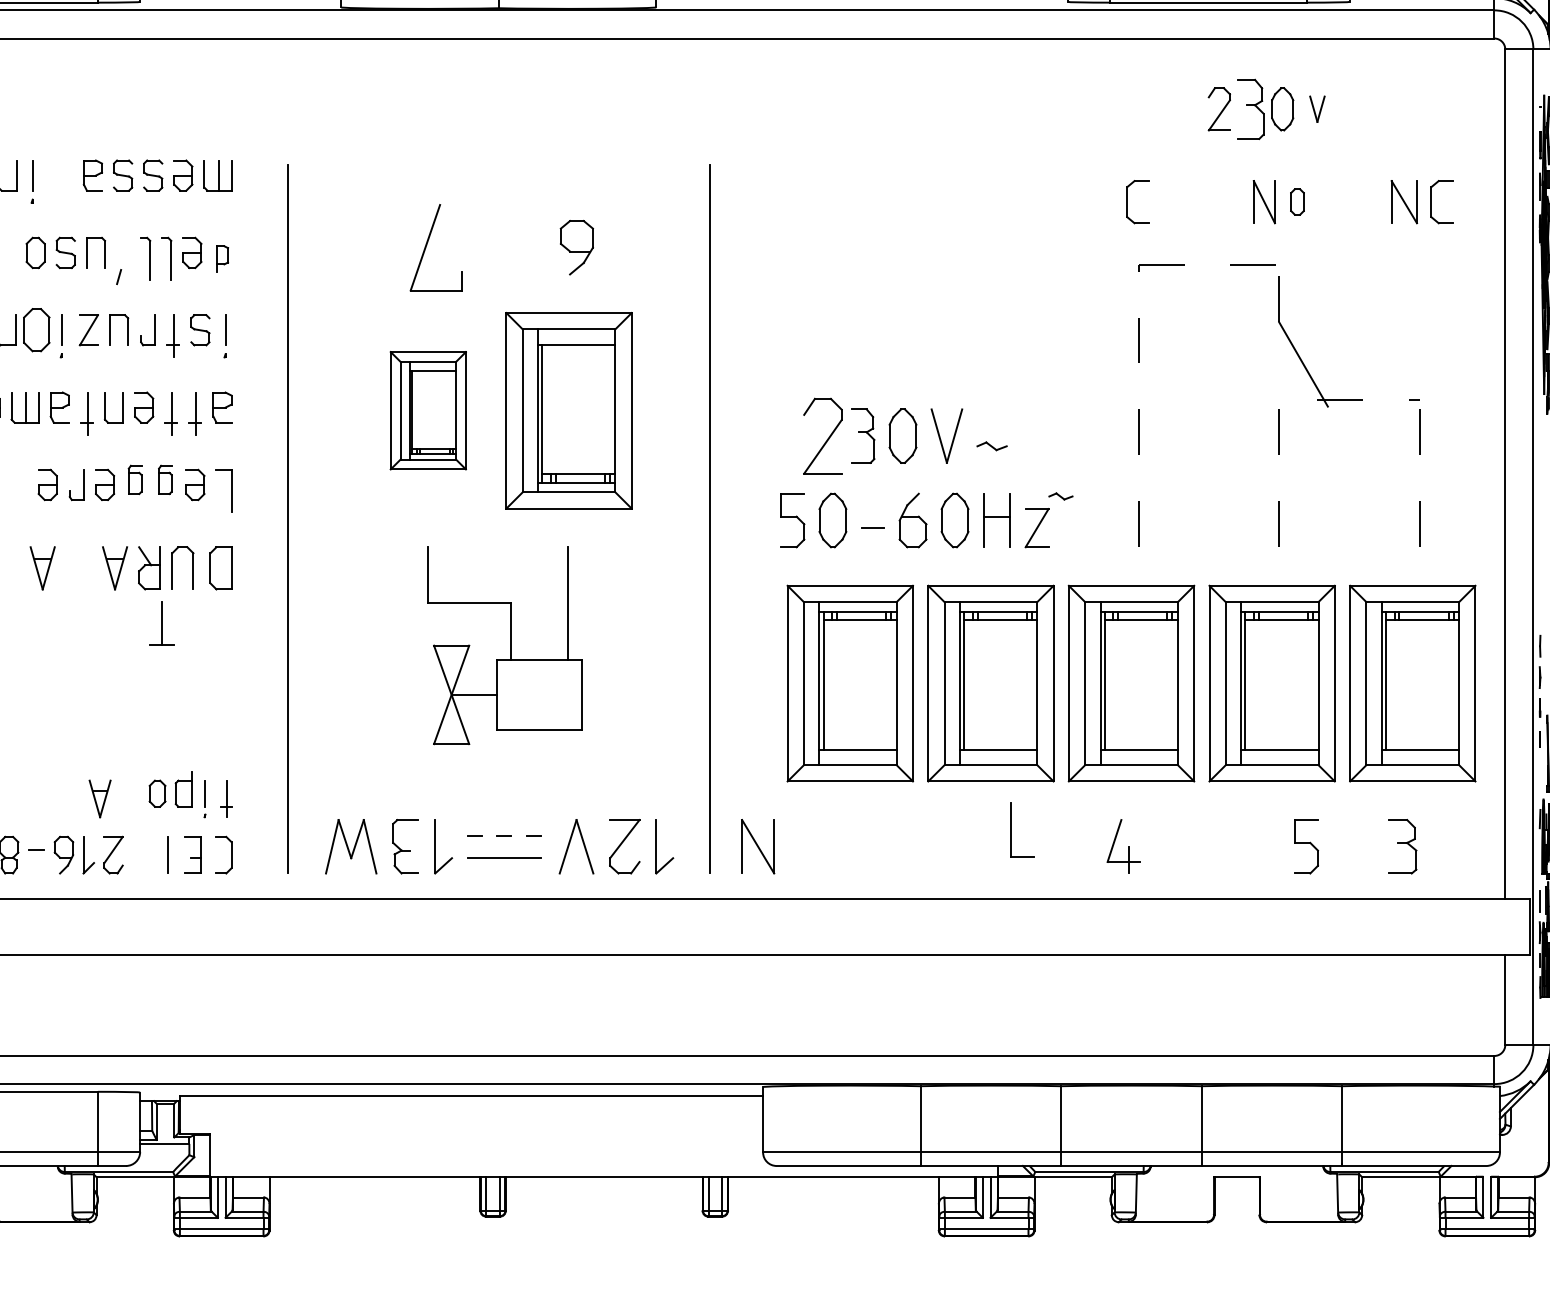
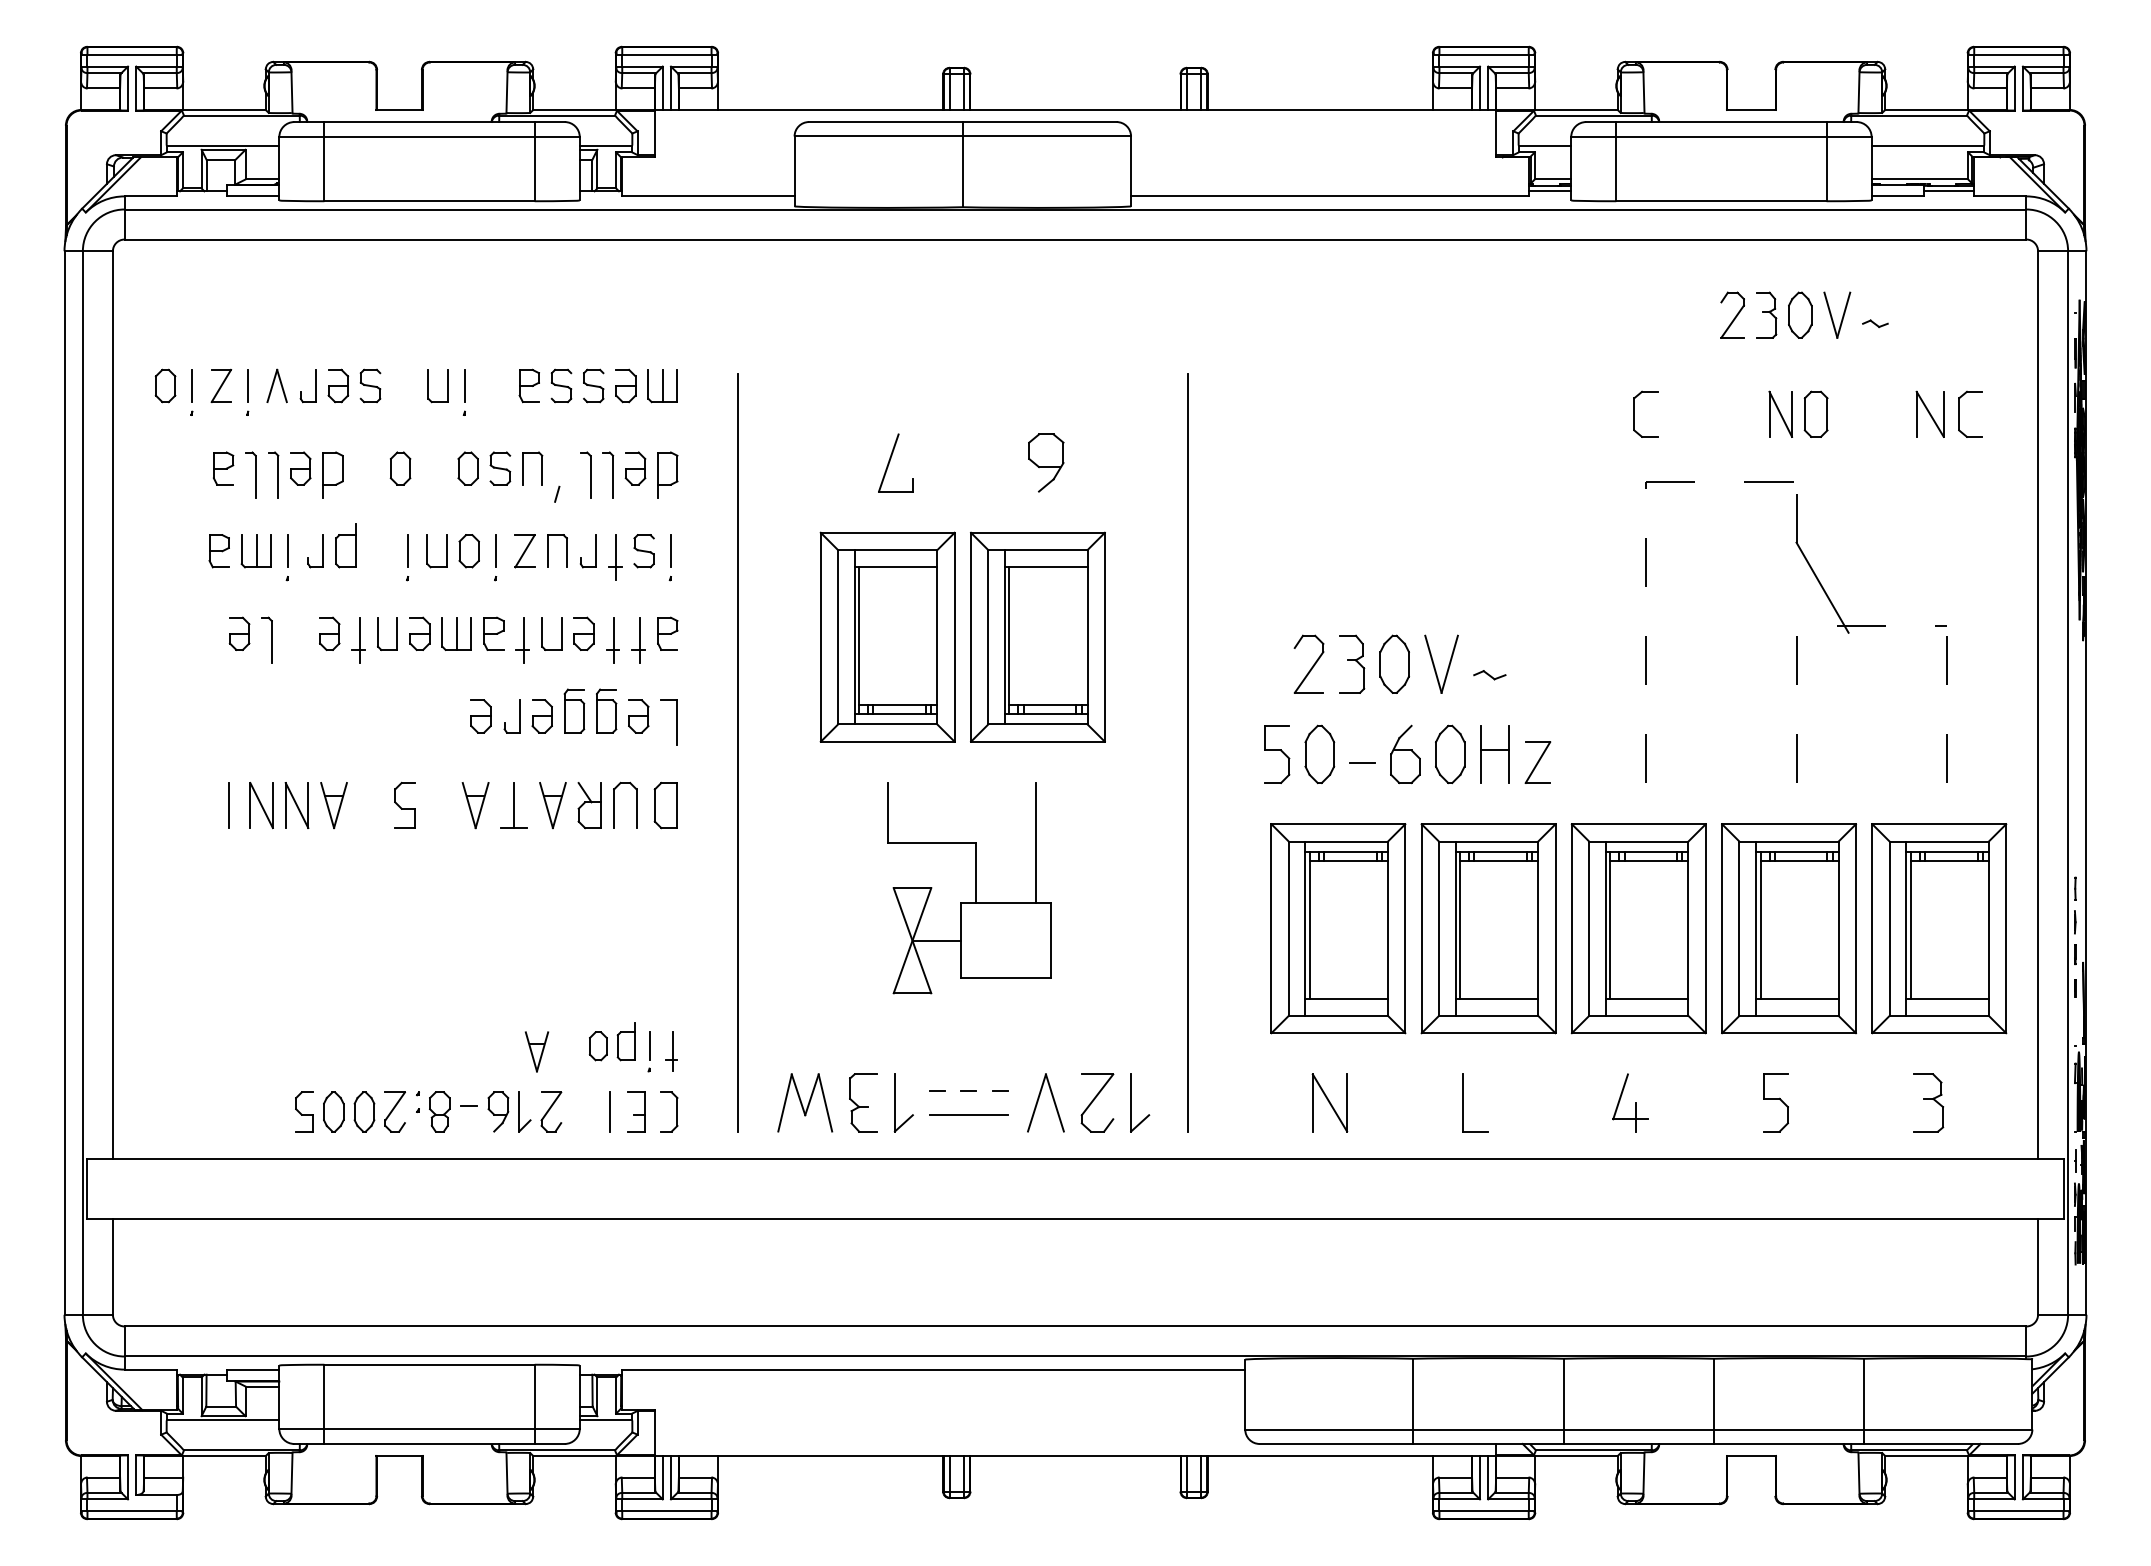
part: (1251, 108) -> (1766, 314), size x0.71
part: (1317, 108) -> (1837, 314), size x1.67
part: (1296, 201) -> (1815, 413), size x1.67
part: (435, 247) -> (895, 462), size x0.62
part: (222, 258) -> (667, 474), size x1.67
part: (36, 330) -> (468, 551), size x0.71
part: (428, 410) -> (887, 636), size x1.67
part: (822, 435) -> (1308, 663), size x0.71
part: (135, 479) -> (574, 710), size x1.43
part: (165, 479) -> (606, 710), size x1.43
part: (1061, 496) -> (1875, 323), moved
part: (161, 623) -> (513, 805), moved
part: (1011, 829) -> (1463, 1102), moved
part: (757, 846) -> (1329, 1102), moved
part: (1306, 846) -> (1775, 1102), moved

